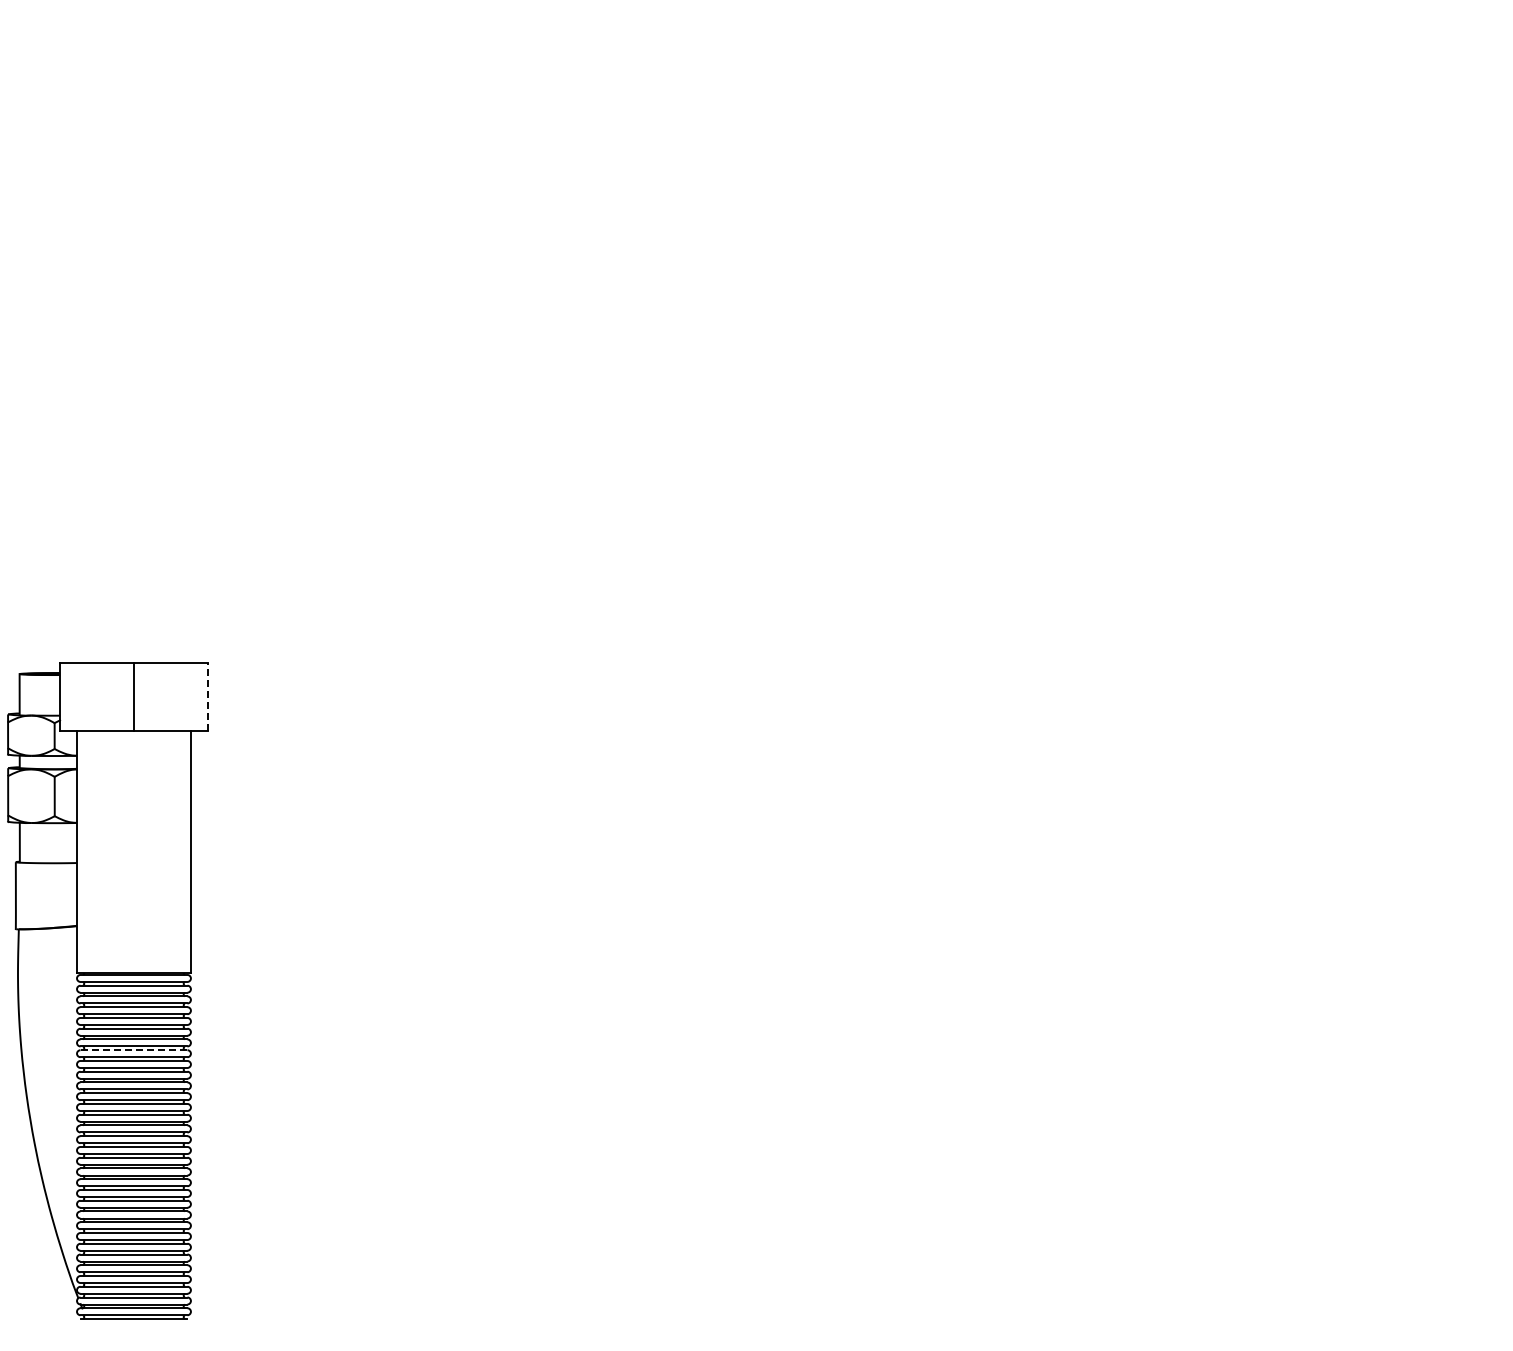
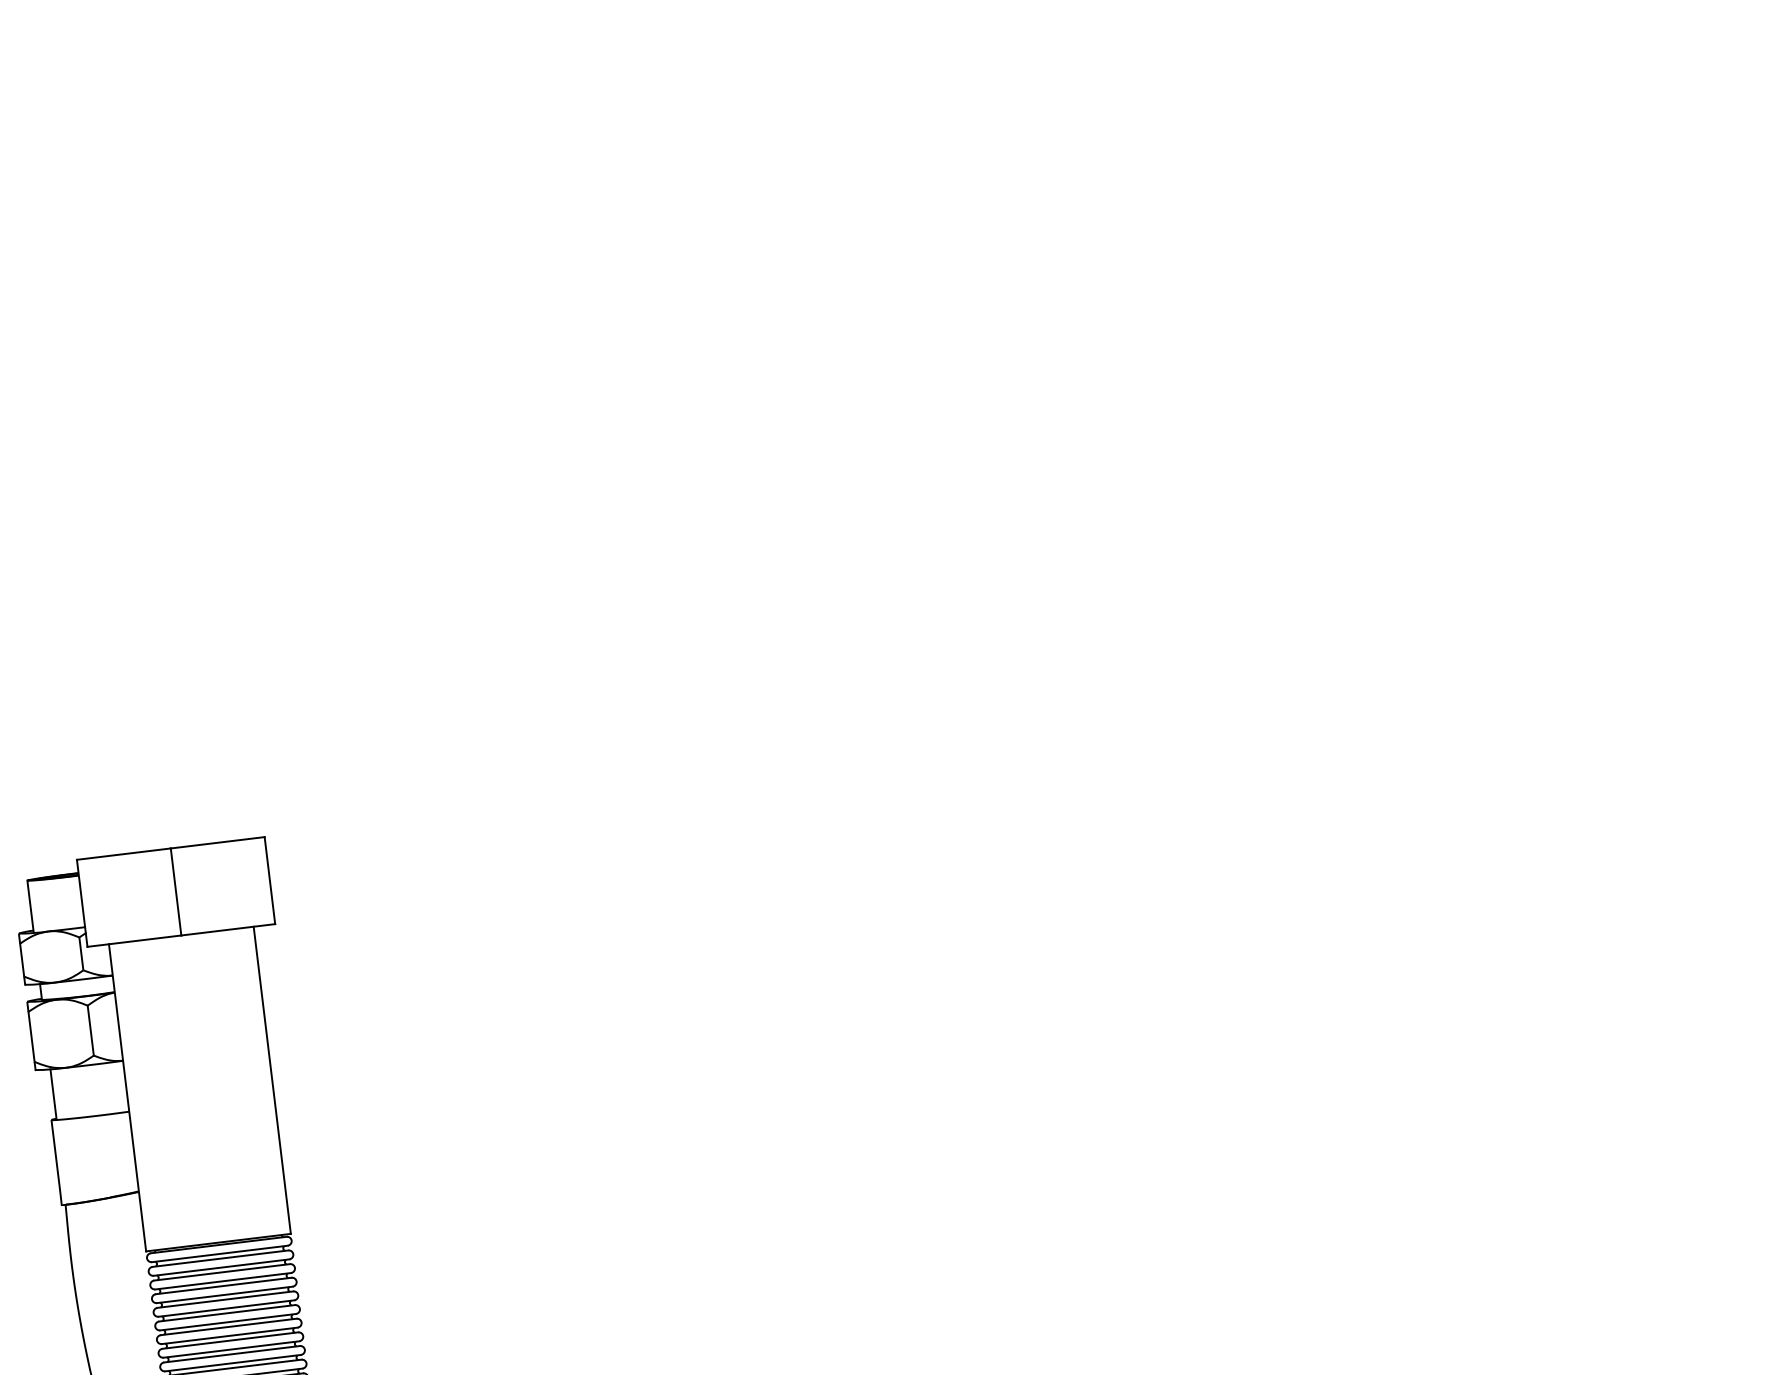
line: (207, 696) -> (269, 880), dashed -> solid
line: (133, 1050) -> (229, 1341), dashed -> solid

